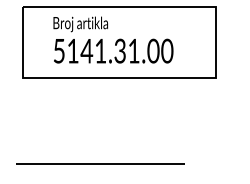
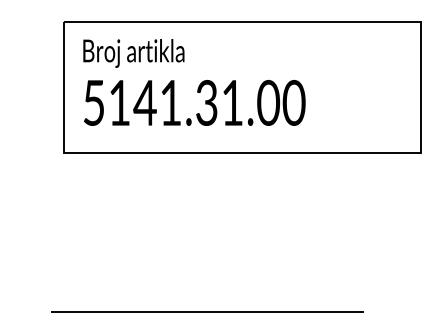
text: (113, 39) -> (194, 81), moved

